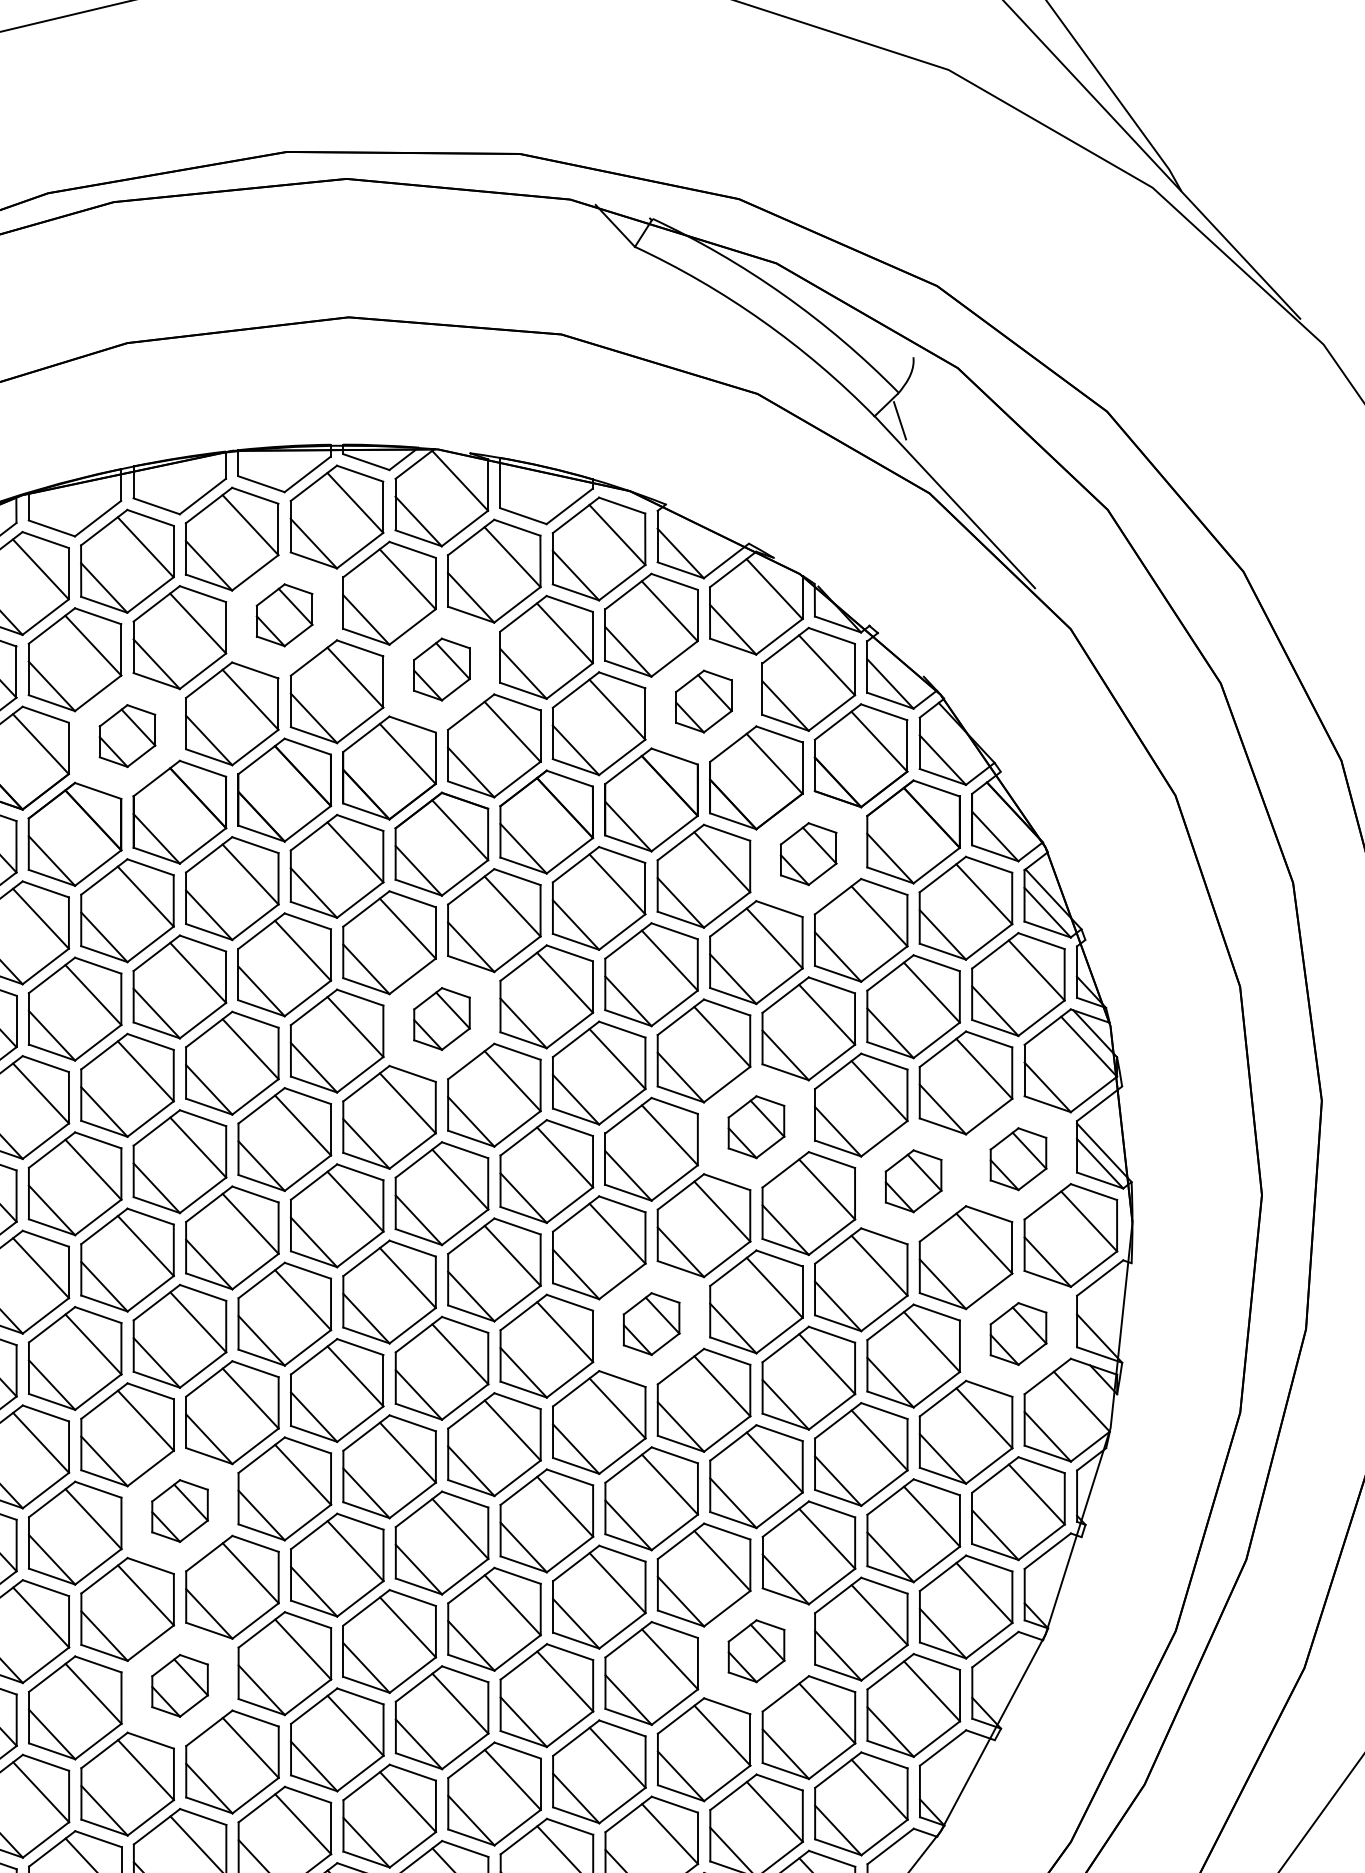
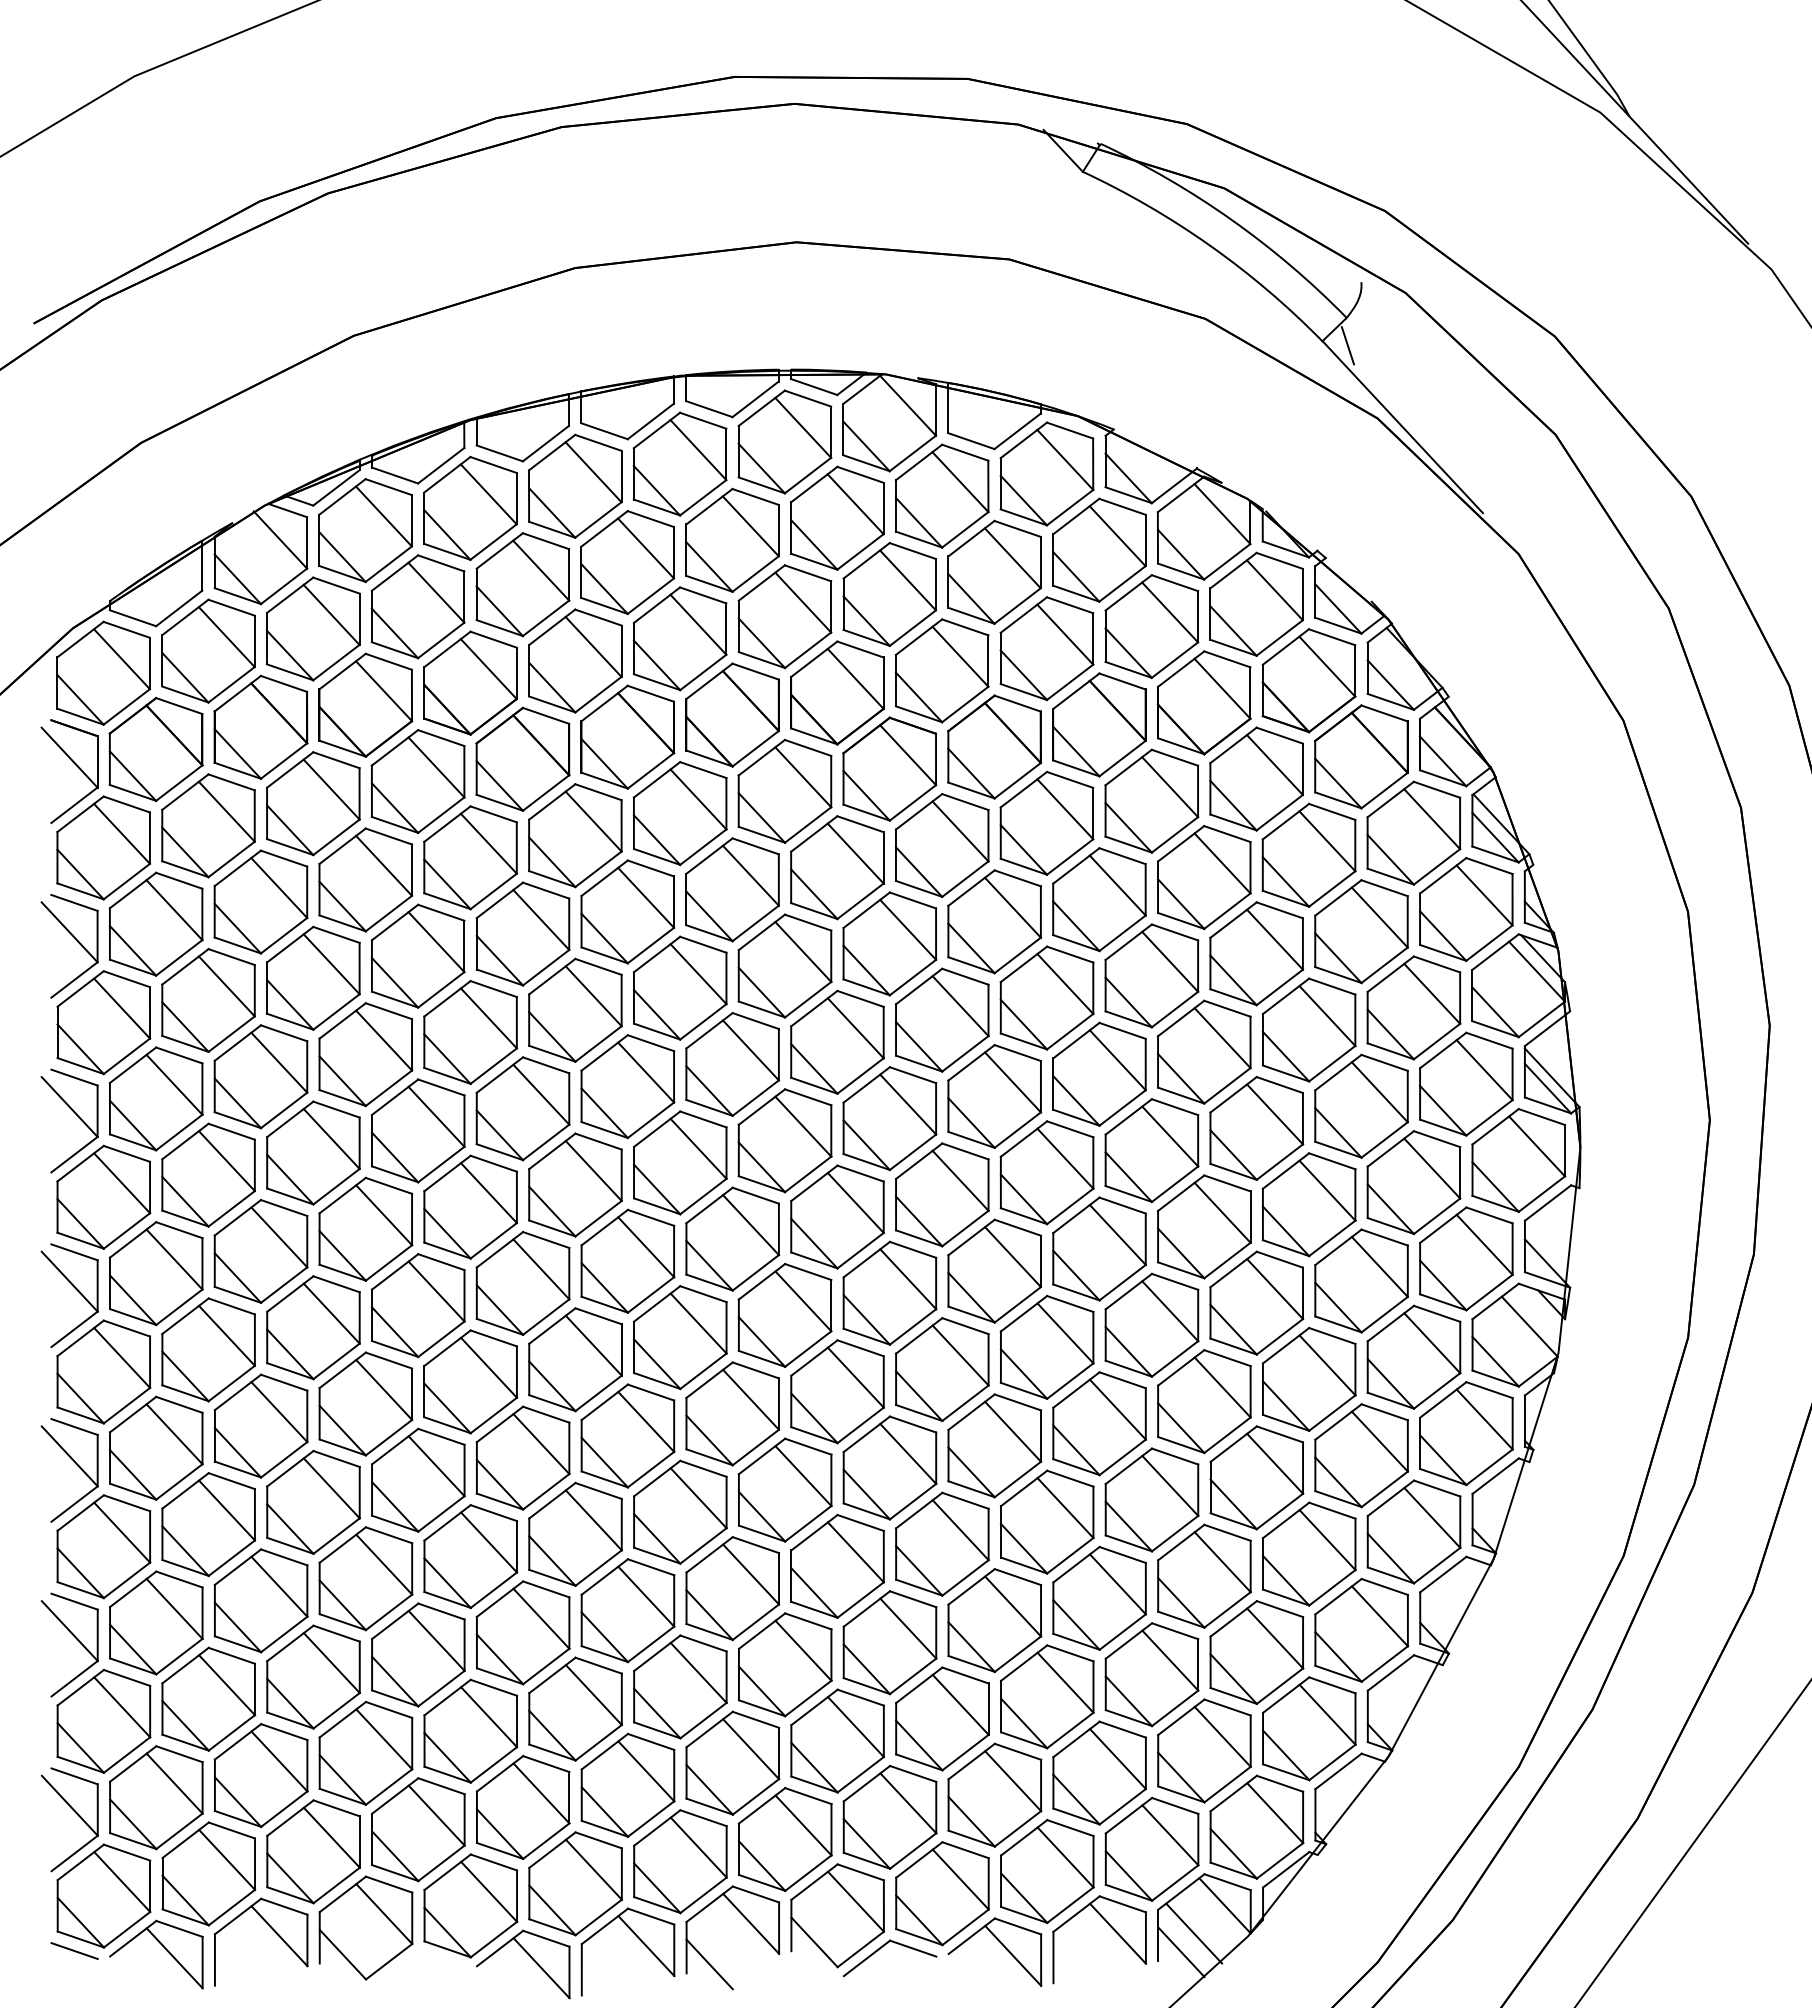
part: (284, 614) -> (732, 539), size x1.67
part: (441, 669) -> (889, 594), size x1.67
part: (703, 701) -> (1151, 626), size x1.67
part: (127, 735) -> (575, 660), size x1.67
part: (808, 853) -> (1256, 778), size x1.67
part: (441, 1018) -> (889, 943), size x1.67
part: (756, 1126) -> (1204, 1051), size x1.67
part: (1018, 1158) -> (1466, 1083), size x1.67
part: (913, 1180) -> (1361, 1105), size x1.67
part: (651, 1323) -> (1099, 1248), size x1.67
part: (1018, 1333) -> (1466, 1258), size x1.67
part: (179, 1510) -> (627, 1435), size x1.67
part: (756, 1650) -> (1204, 1575), size x1.67
part: (179, 1685) -> (627, 1610), size x1.67

